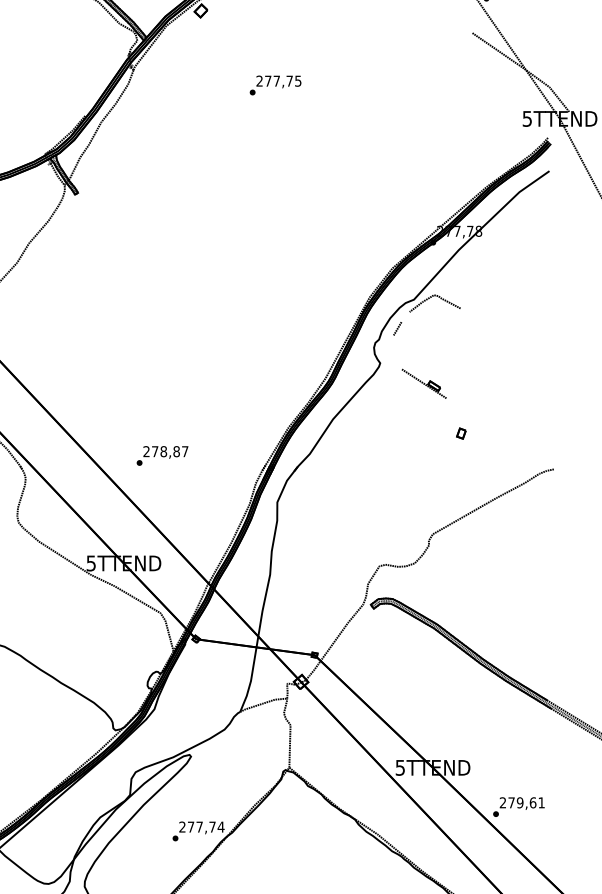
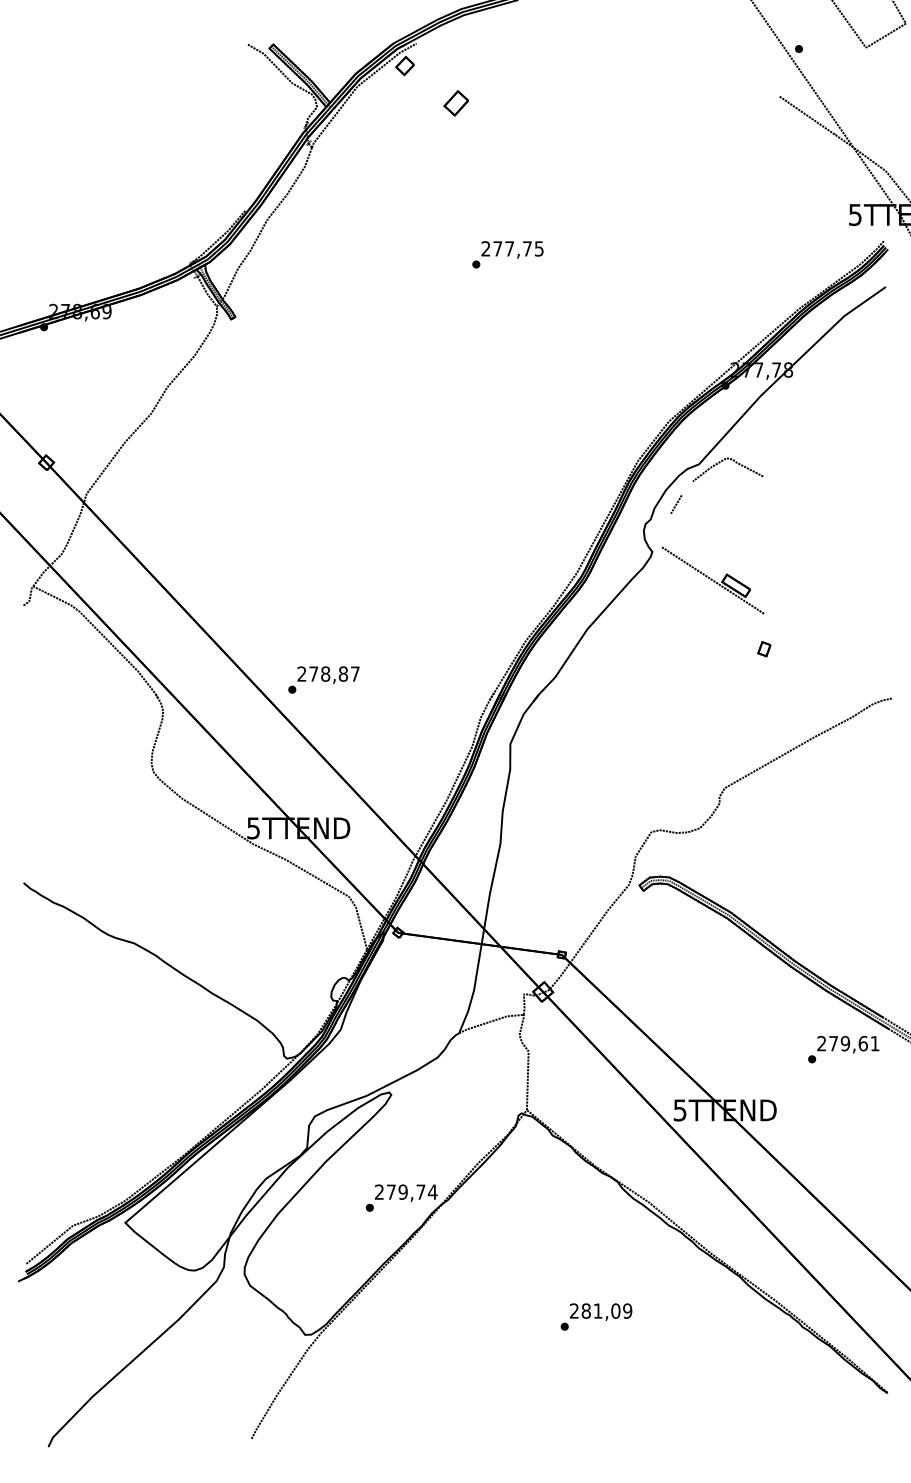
part: (237, 38) -> (455, 103), added
text: (275, 85) -> (507, 254), moved
part: (423, 383) -> (712, 580), size x1.67
text: (162, 455) -> (323, 679), moved
text: (518, 807) -> (843, 1049), moved
text: (199, 826) -> (402, 1191), 277,74 -> 279,74

